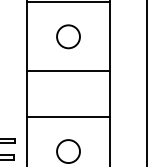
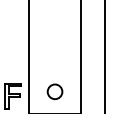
circle: (67, 36) -> (54, 18), removed
line: (67, 71) -> (54, 40), removed
line: (67, 116) -> (54, 69), removed

